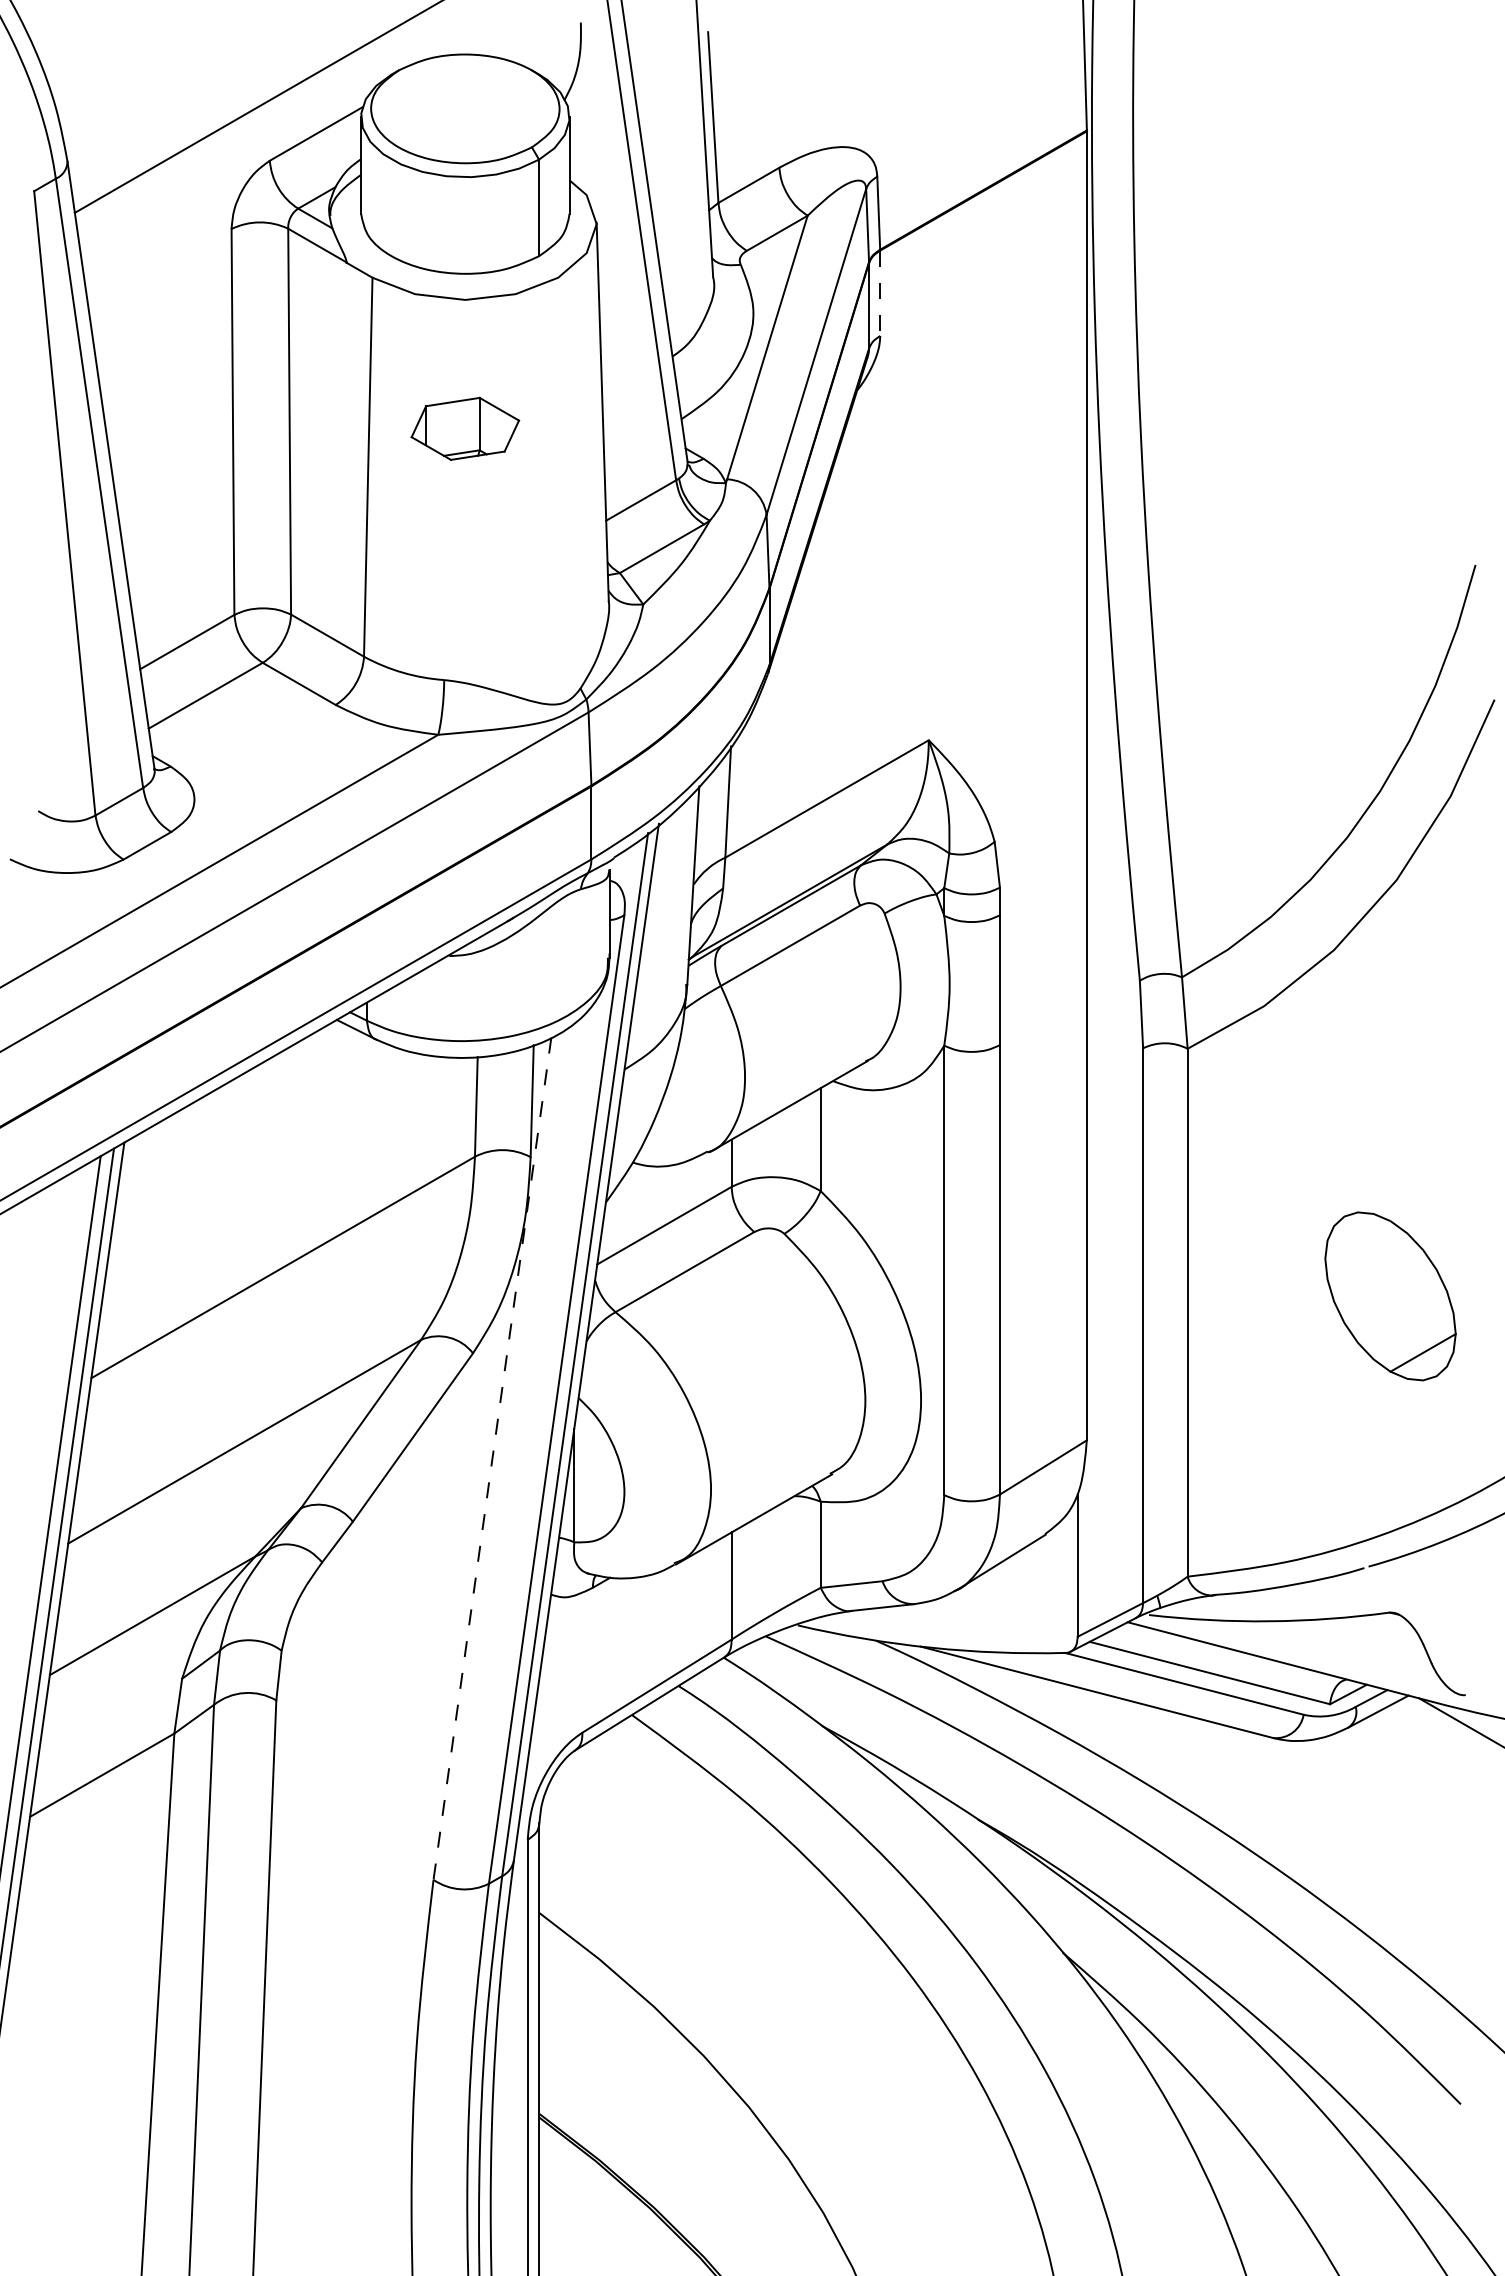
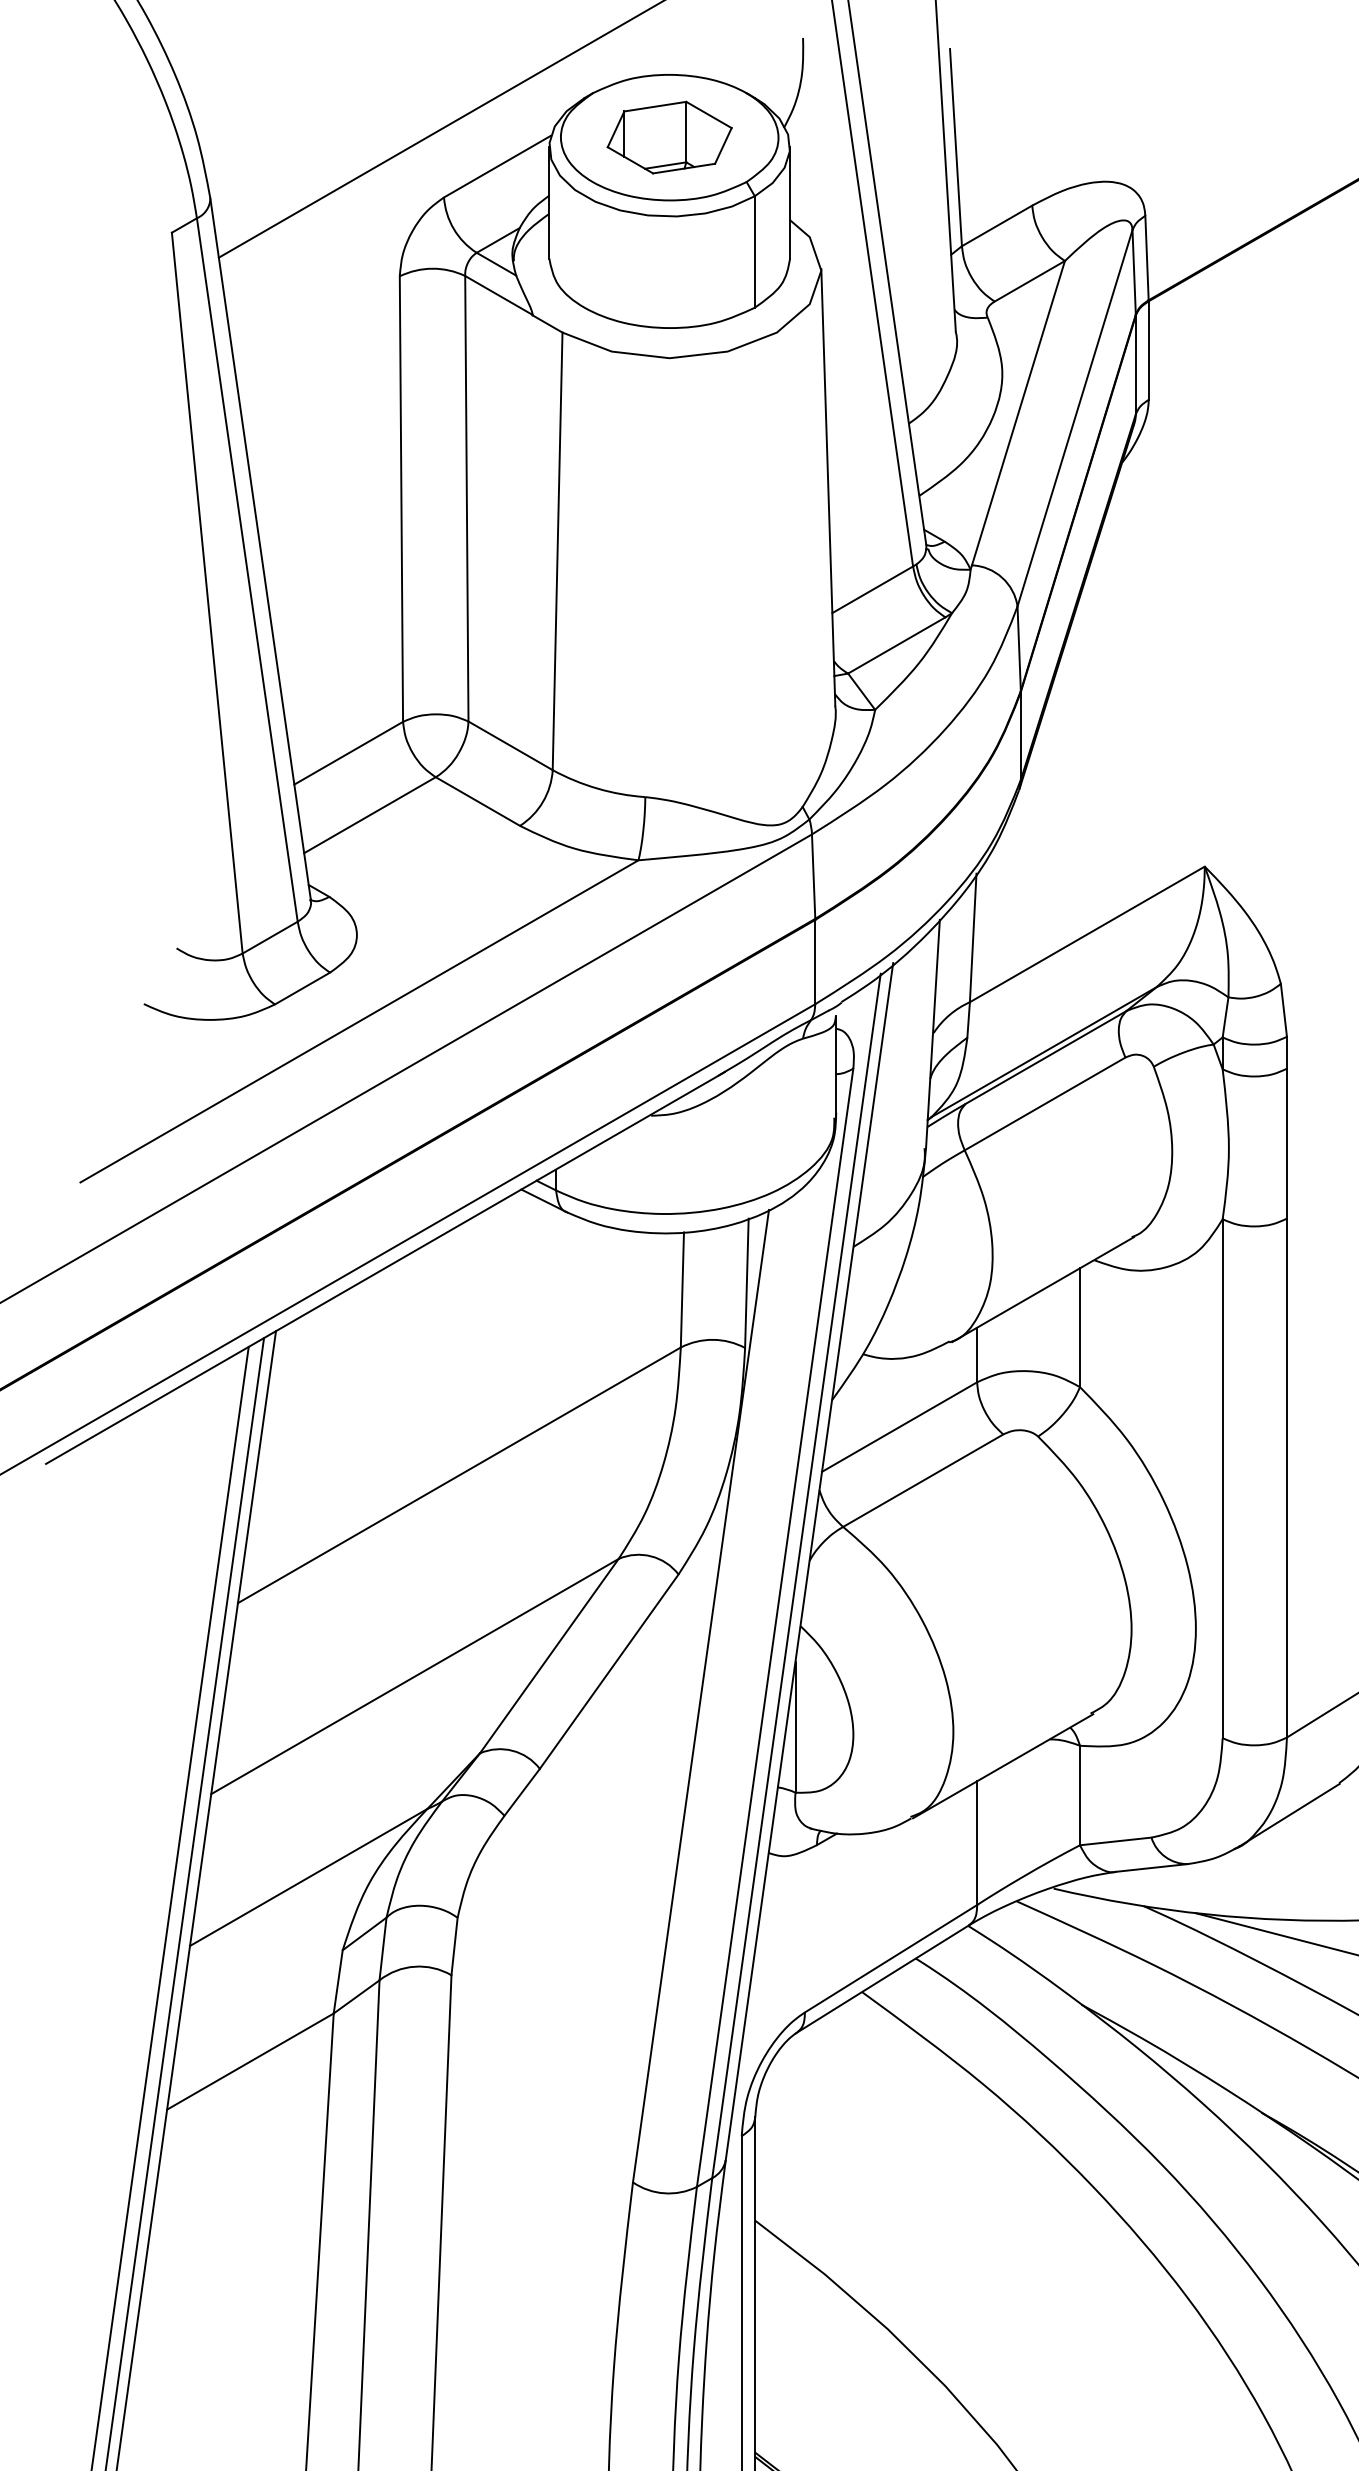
line: (880, 293) -> (1149, 350), dashed -> solid
part: (465, 428) -> (669, 137), moved
line: (492, 1459) -> (701, 1697), dashed -> solid

